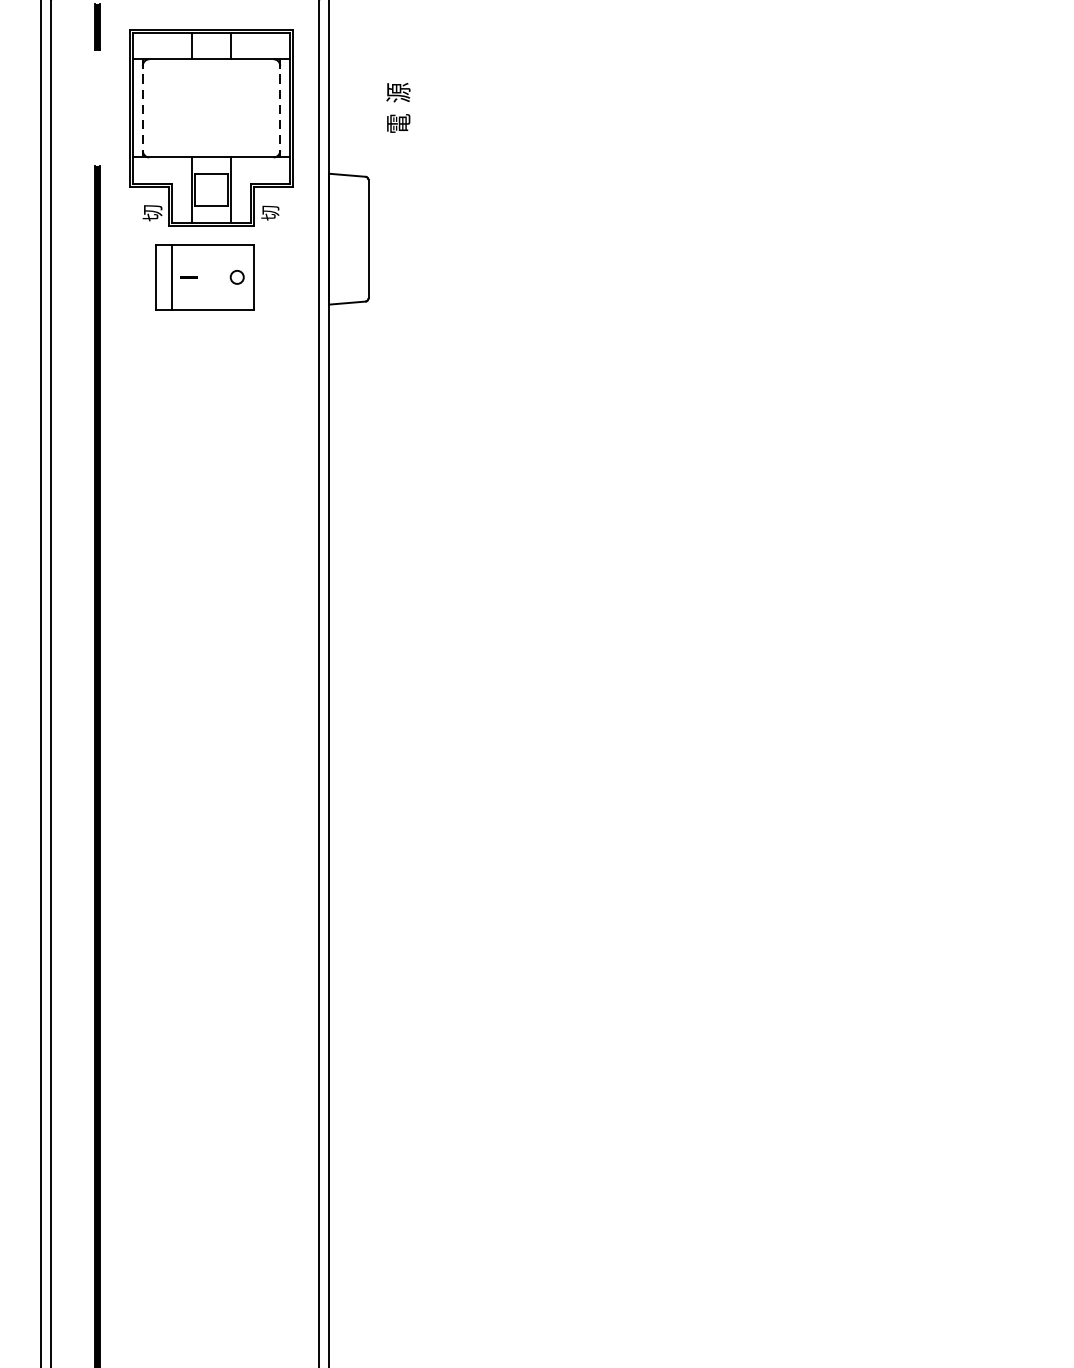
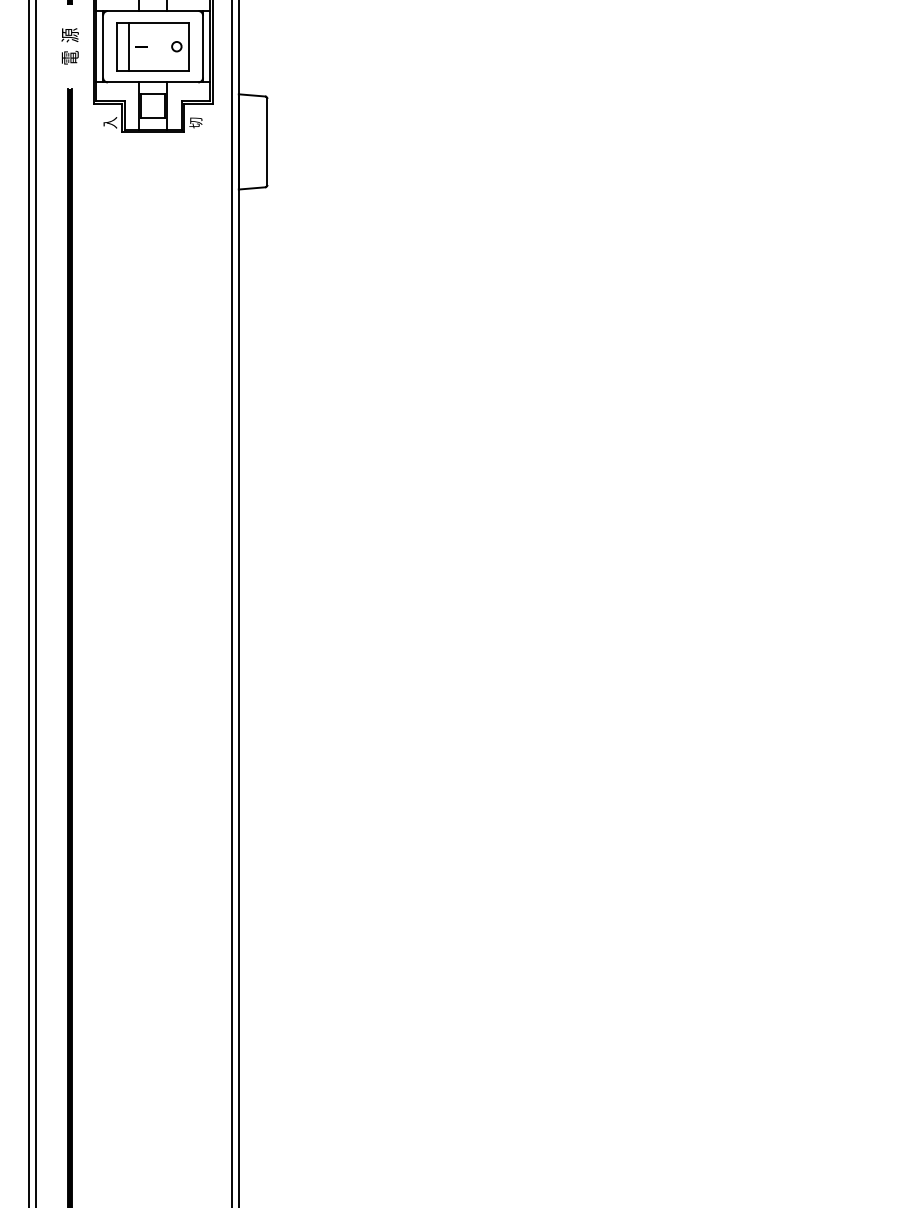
line: (143, 108) -> (103, 46), dashed -> solid
line: (280, 108) -> (203, 46), dashed -> solid
text: (397, 108) -> (69, 46), moved
text: (152, 212) -> (110, 122), 切 -> 入
part: (203, 277) -> (152, 46), moved

